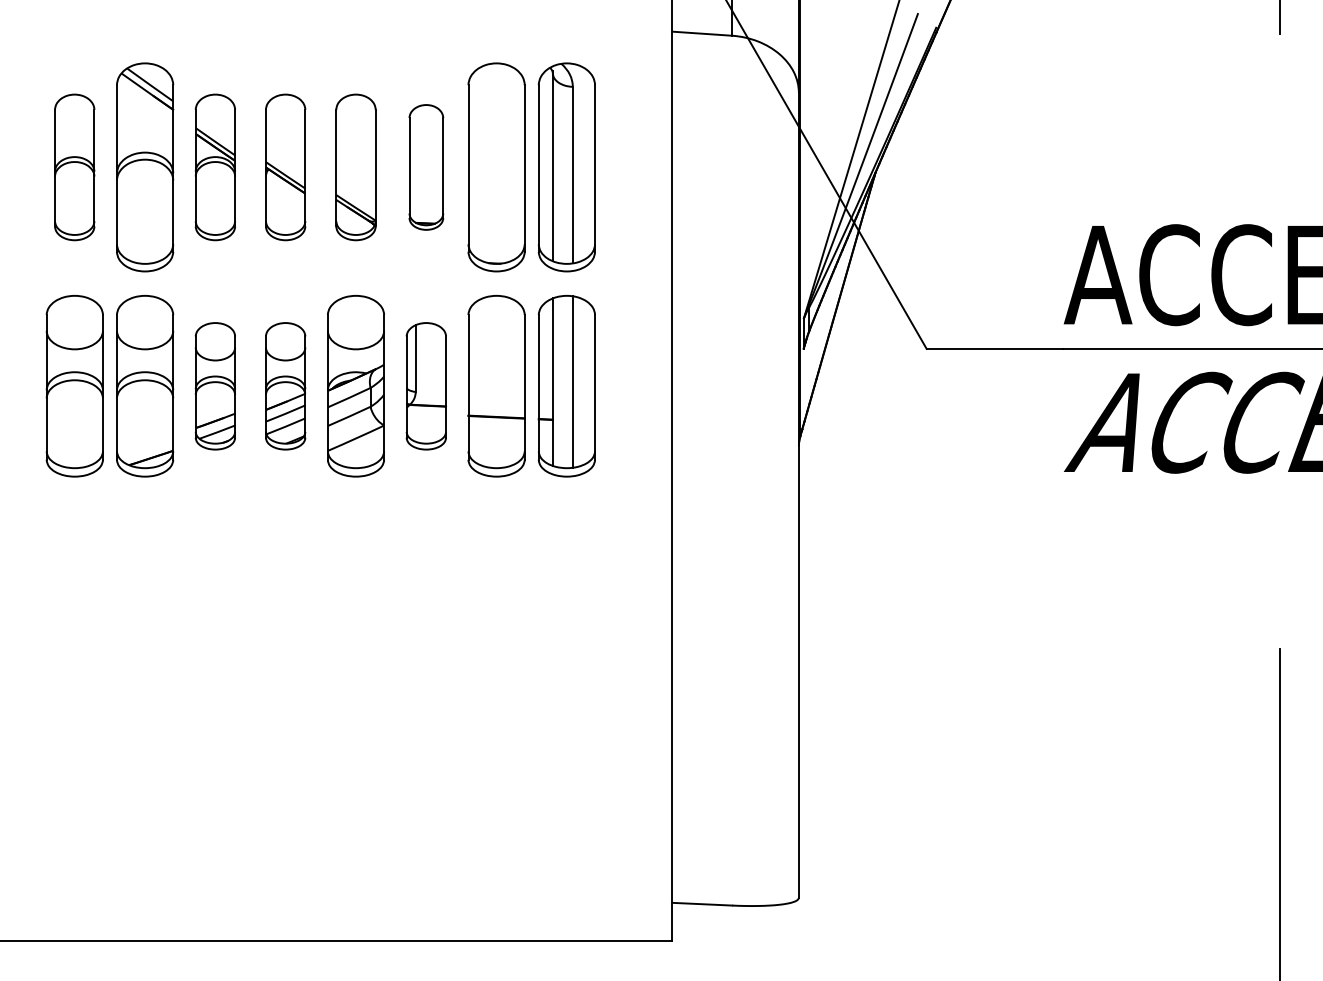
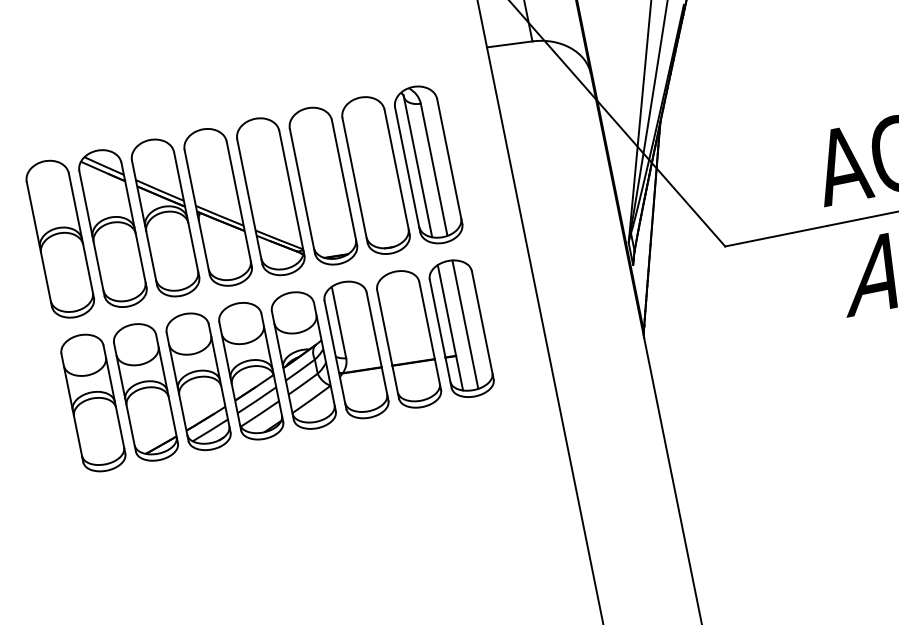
part: (74, 167) -> (59, 239), size x1.43
part: (215, 167) -> (165, 218), size x1.43
part: (285, 167) -> (217, 207), size x1.43
part: (355, 167) -> (270, 196), size x1.43
part: (426, 167) -> (323, 186), size x1.67
part: (215, 386) -> (198, 381), size x1.43
part: (285, 386) -> (250, 371), size x1.43
part: (426, 386) -> (356, 350), size x1.43

